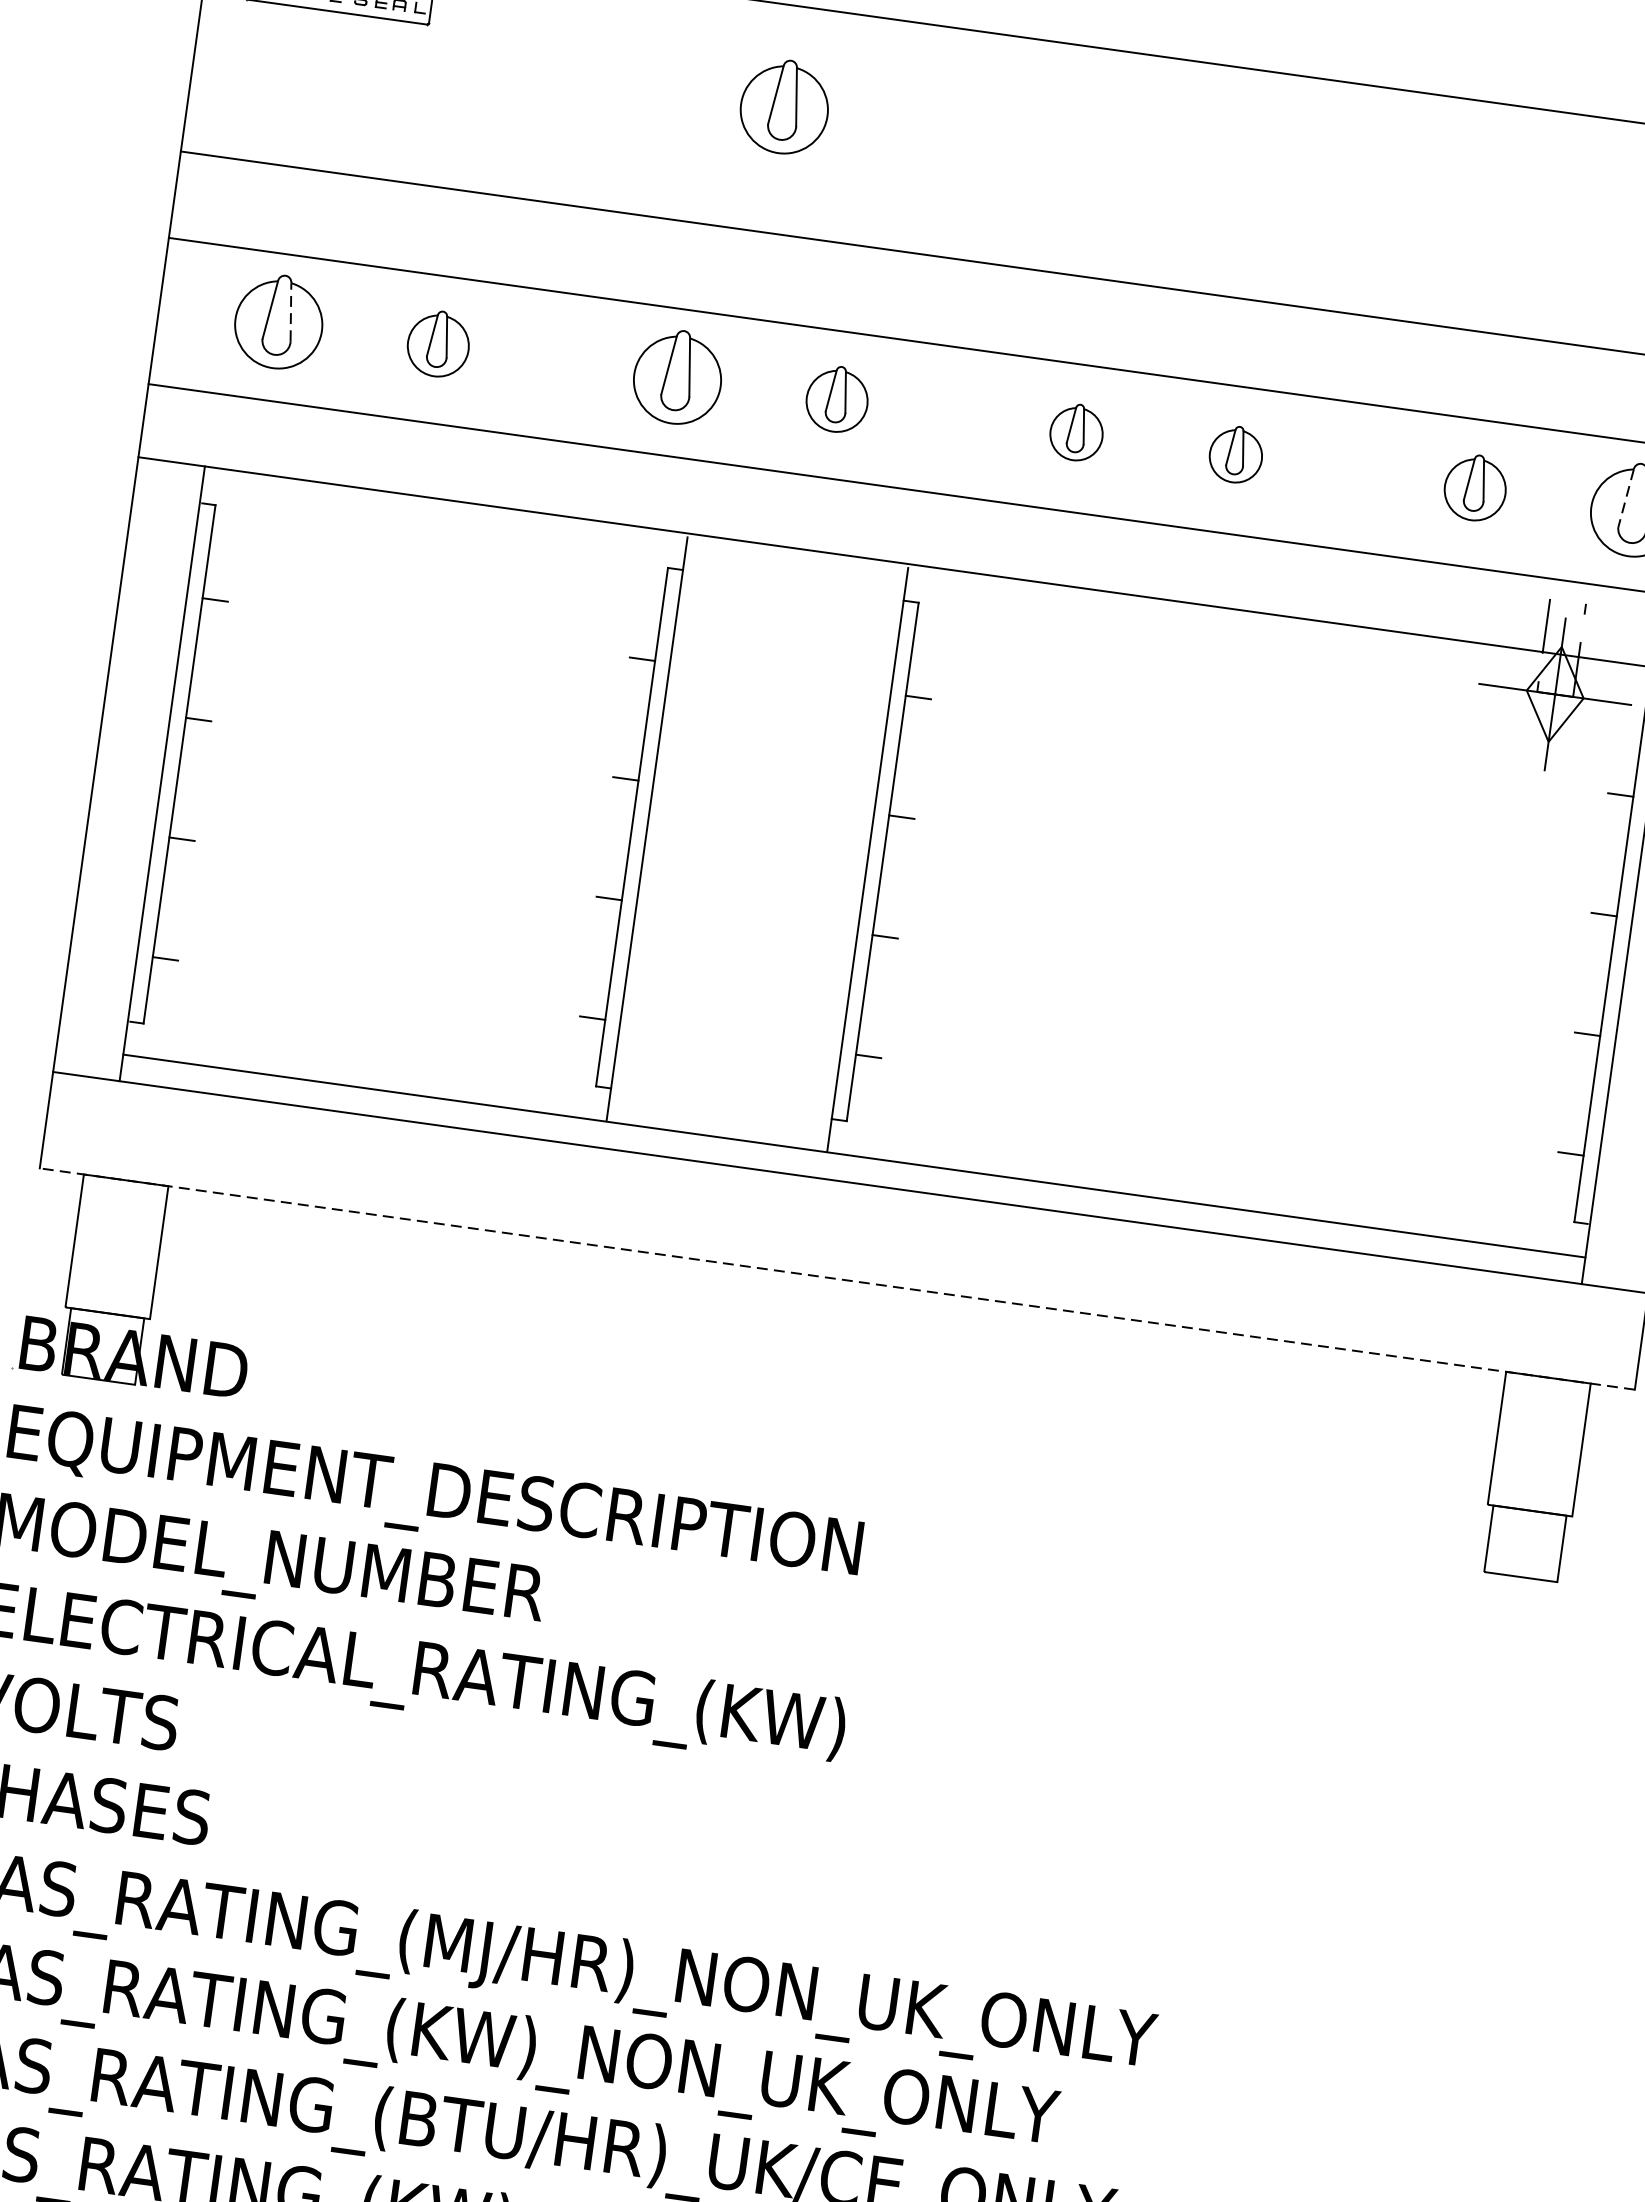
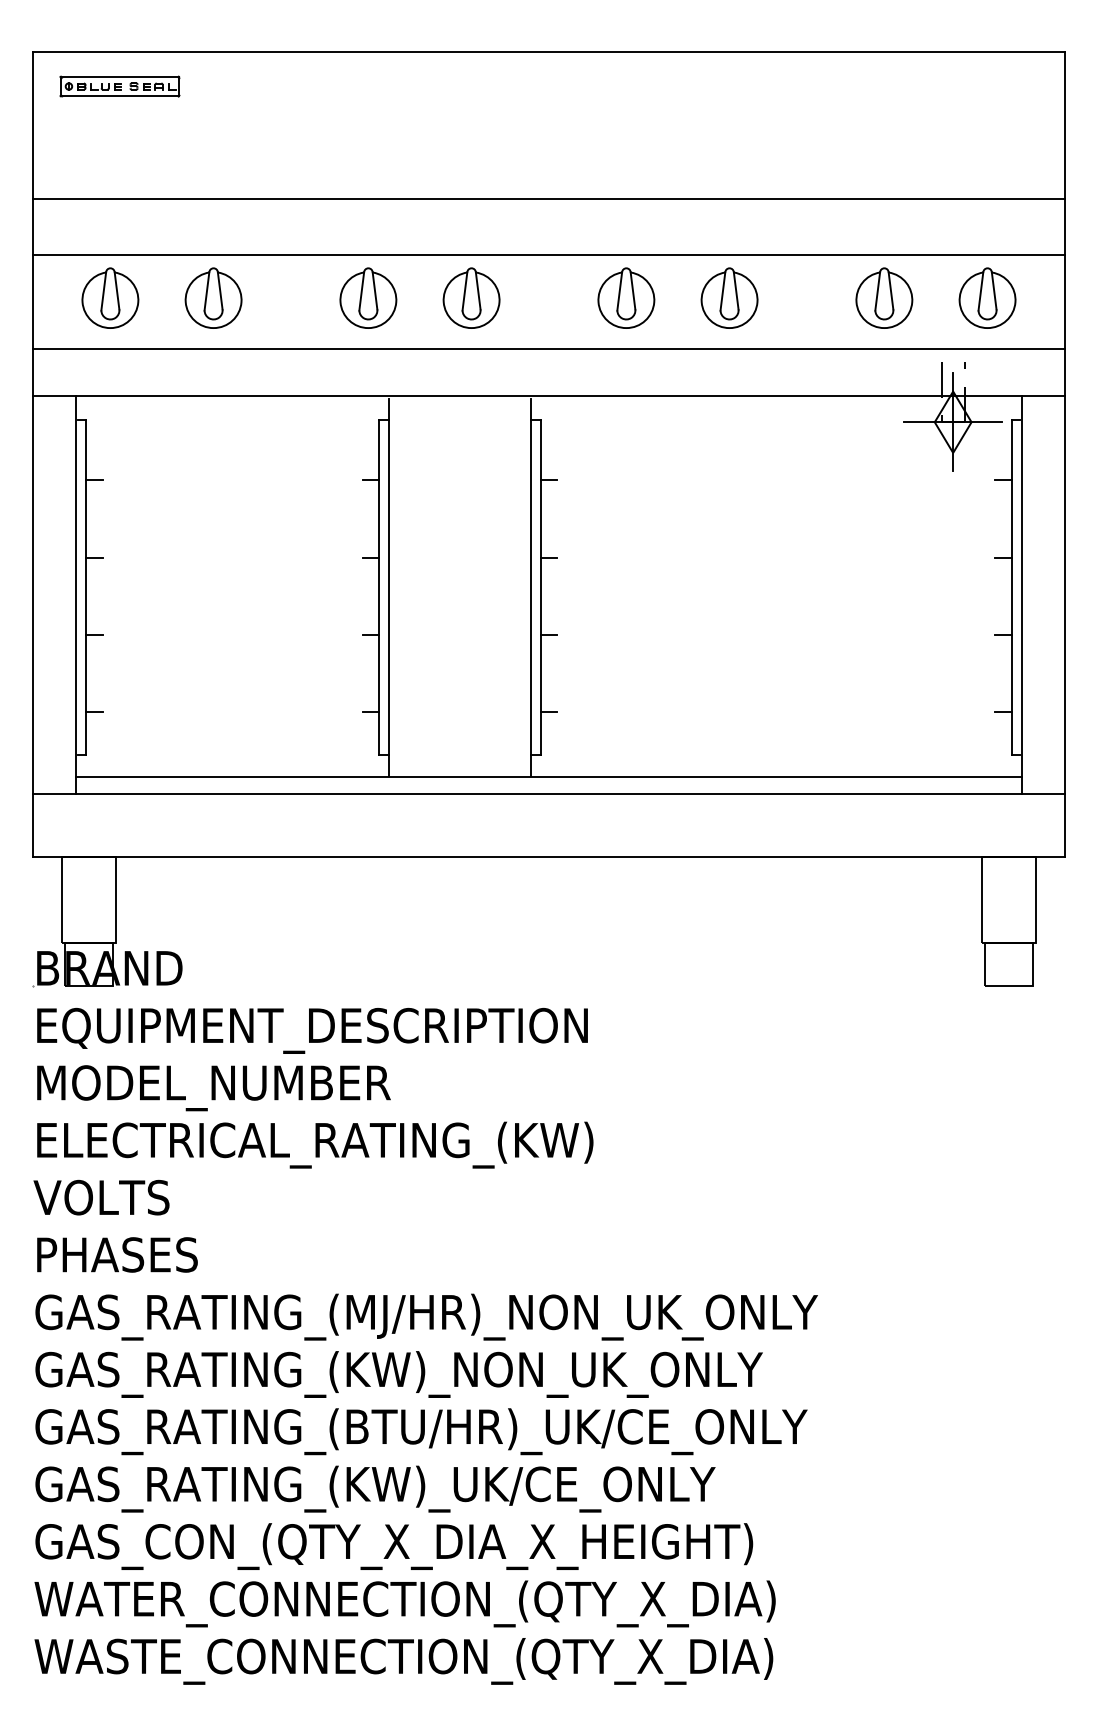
part: (785, 105) -> (412, 116), removed
line: (291, 311) -> (117, 290), dashed -> solid
part: (438, 342) -> (213, 297), size x1.43
part: (837, 398) -> (471, 297), size x1.43
part: (1077, 431) -> (626, 297), size x1.67
part: (1236, 453) -> (729, 297), size x1.67
part: (1475, 486) -> (884, 297), size x1.43
line: (1625, 498) -> (980, 291), dashed -> solid
line: (836, 1278) -> (548, 856), dashed -> solid

